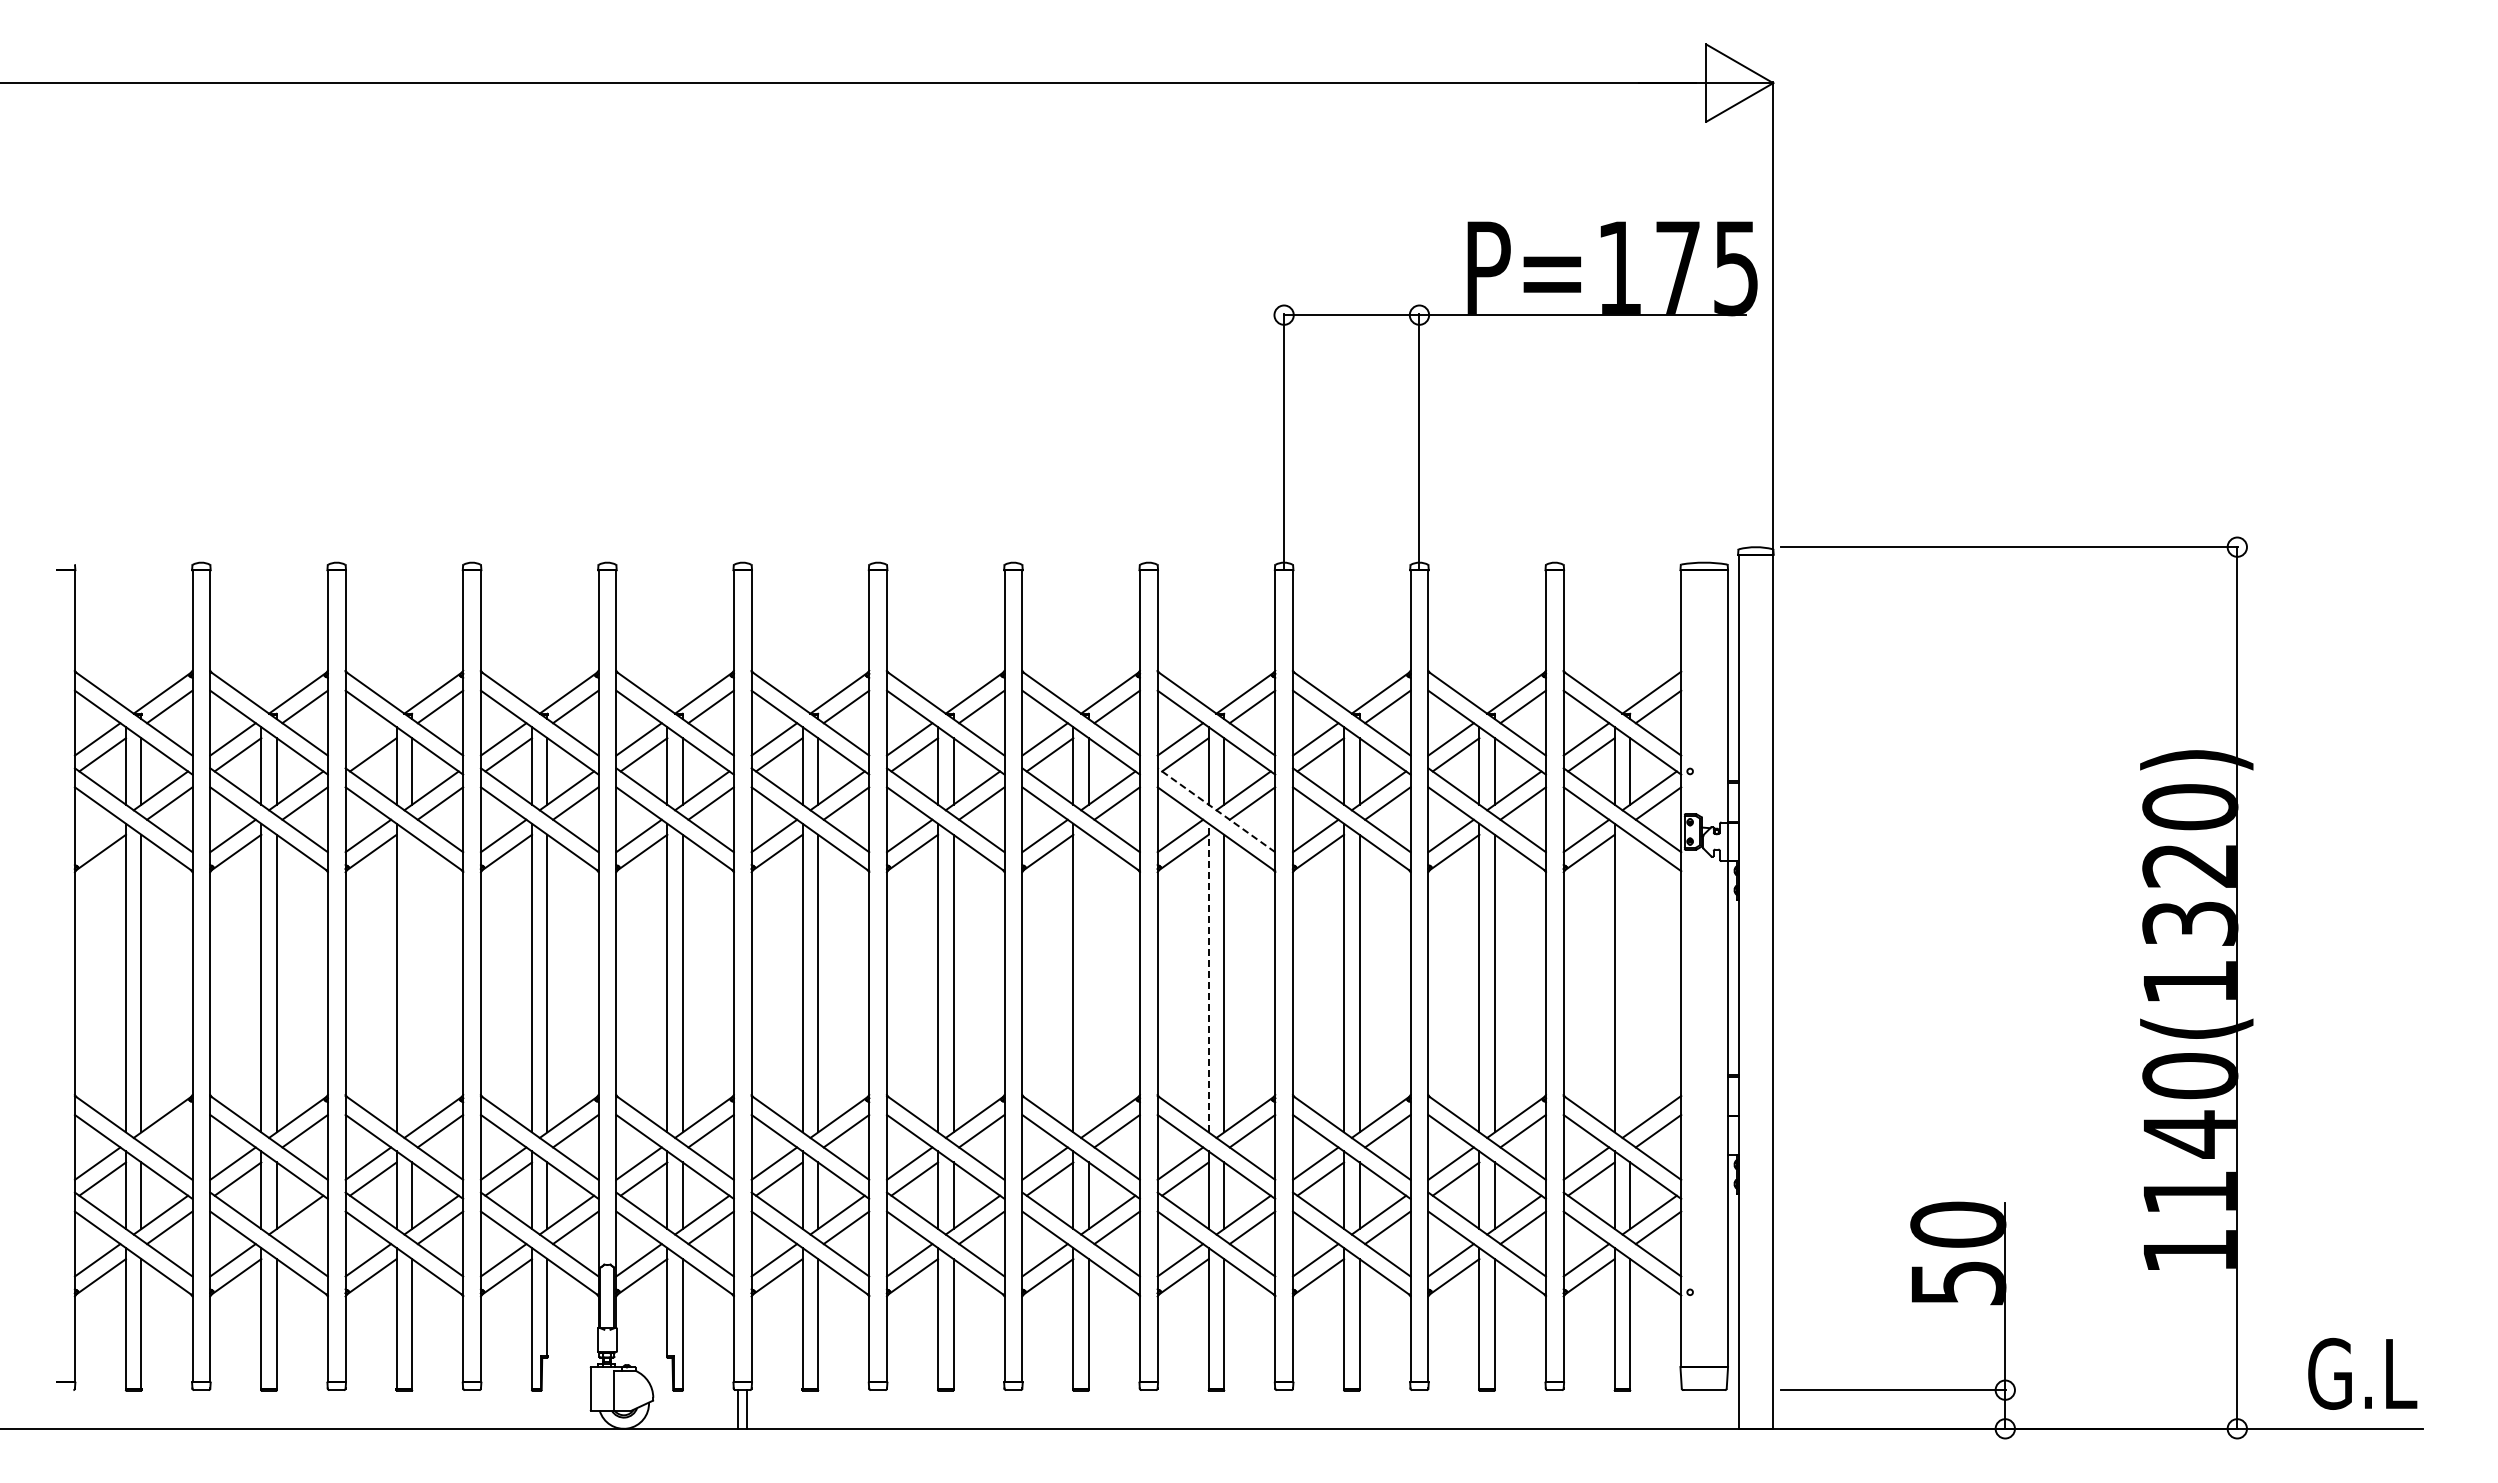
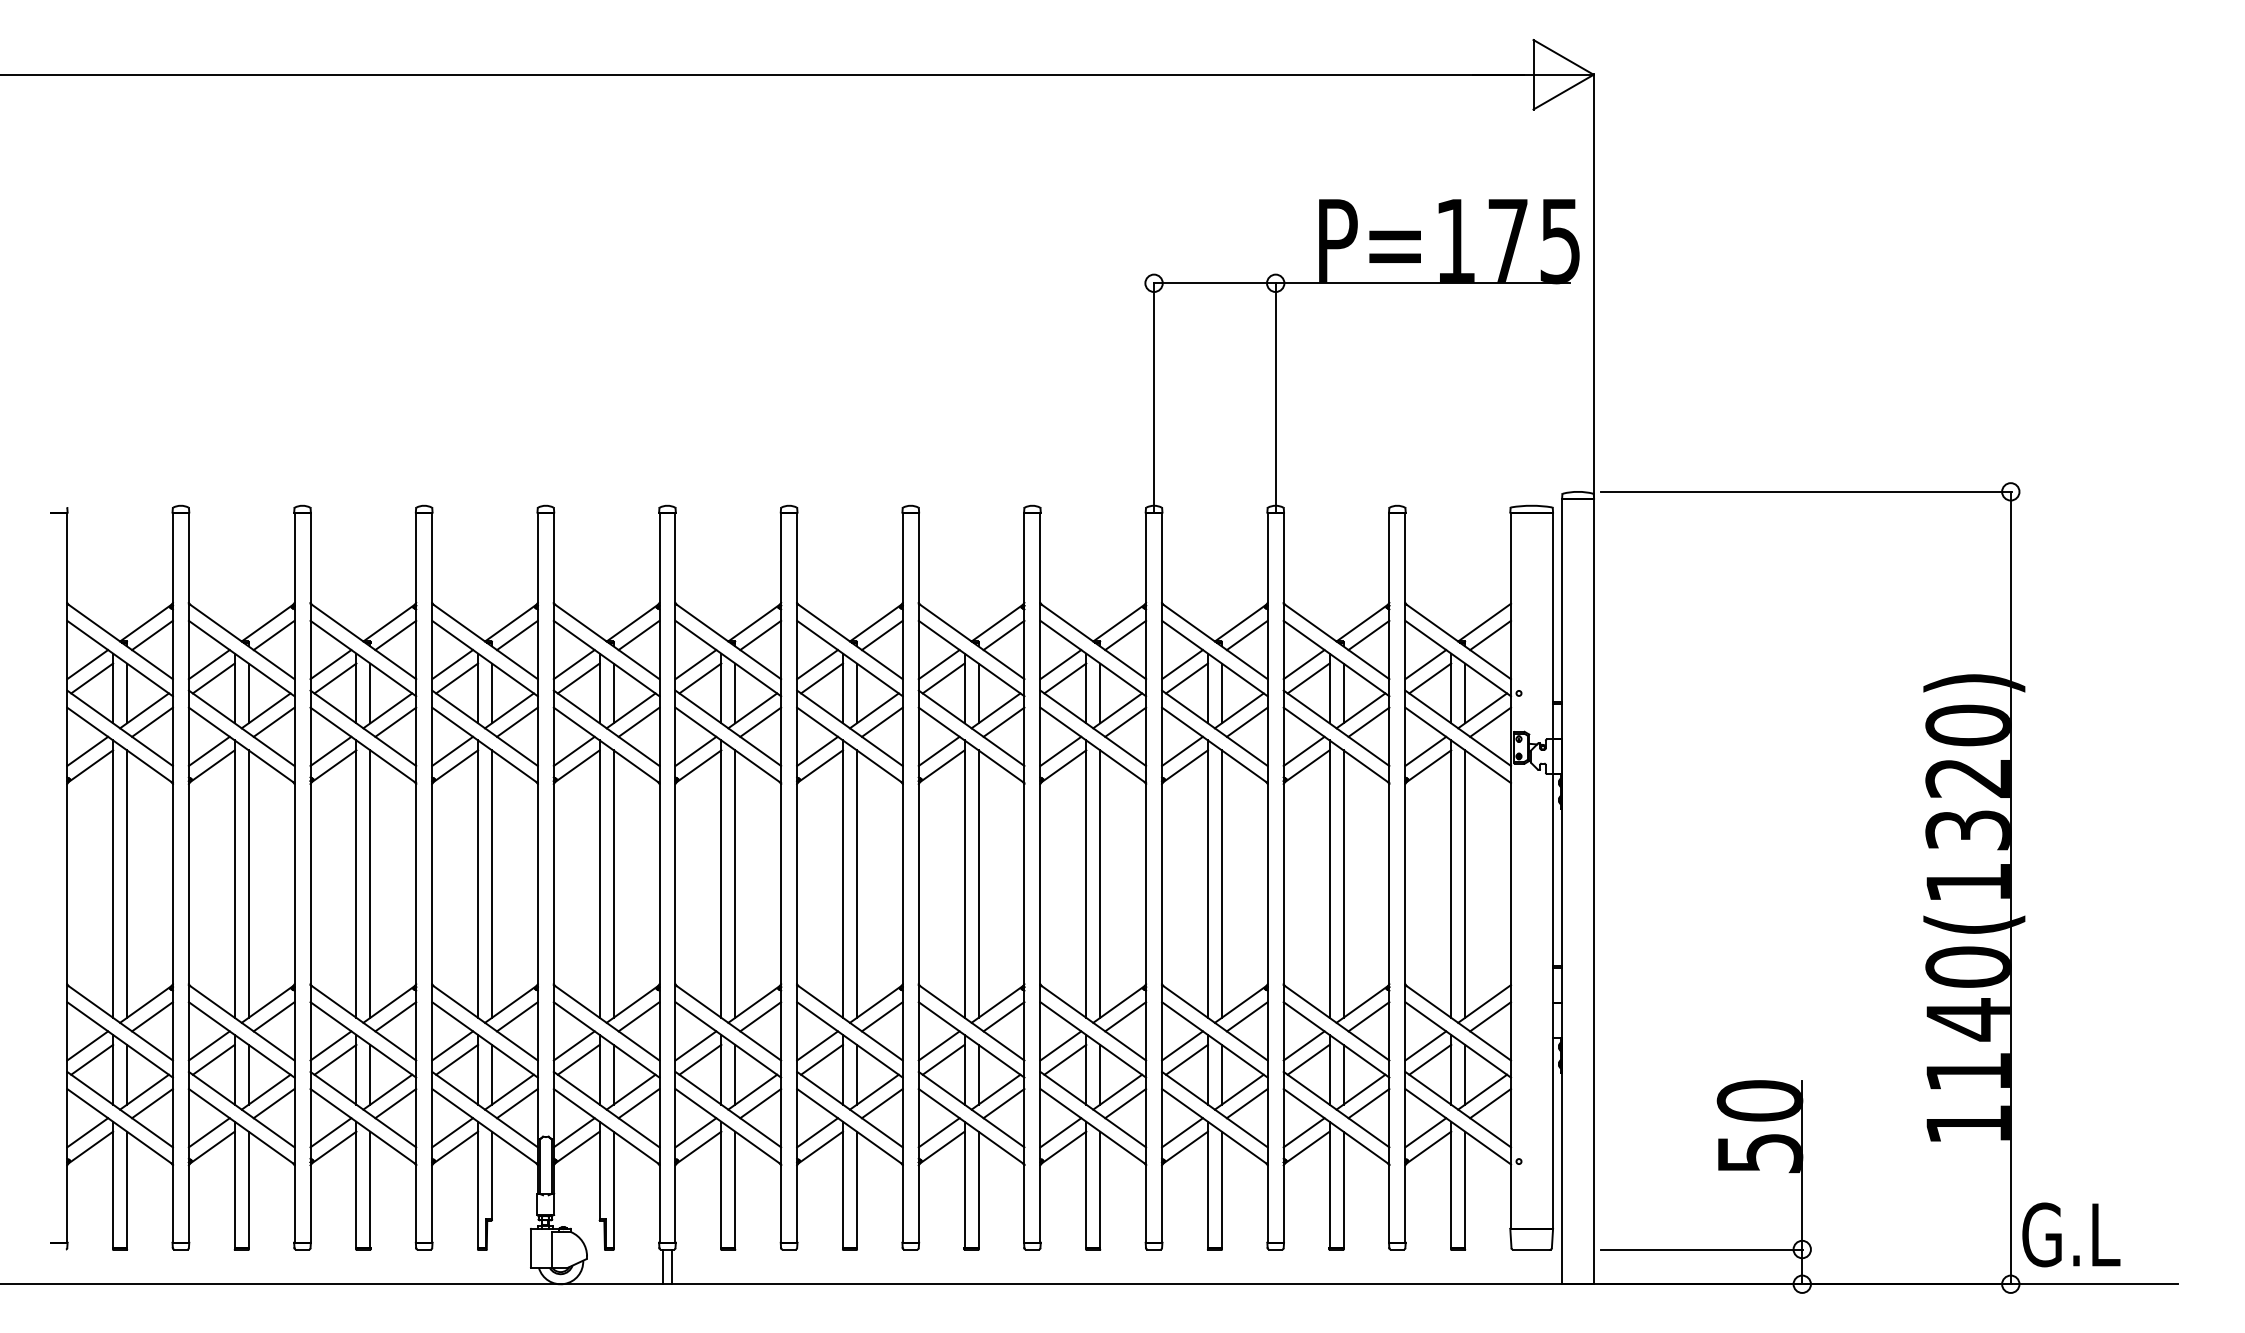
line: (368, 739) -> (331, 664), added
line: (1216, 809) -> (1093, 727), dashed -> solid
line: (97, 835) -> (87, 750), added
line: (1208, 977) -> (1086, 878), dashed -> solid
line: (412, 983) -> (370, 884), added
line: (1088, 983) -> (978, 884), added
line: (1630, 983) -> (1465, 884), added
line: (169, 1131) -> (152, 1017), added
line: (304, 1227) -> (273, 1103), added
text: (2362, 1373) -> (2071, 1234), moved

